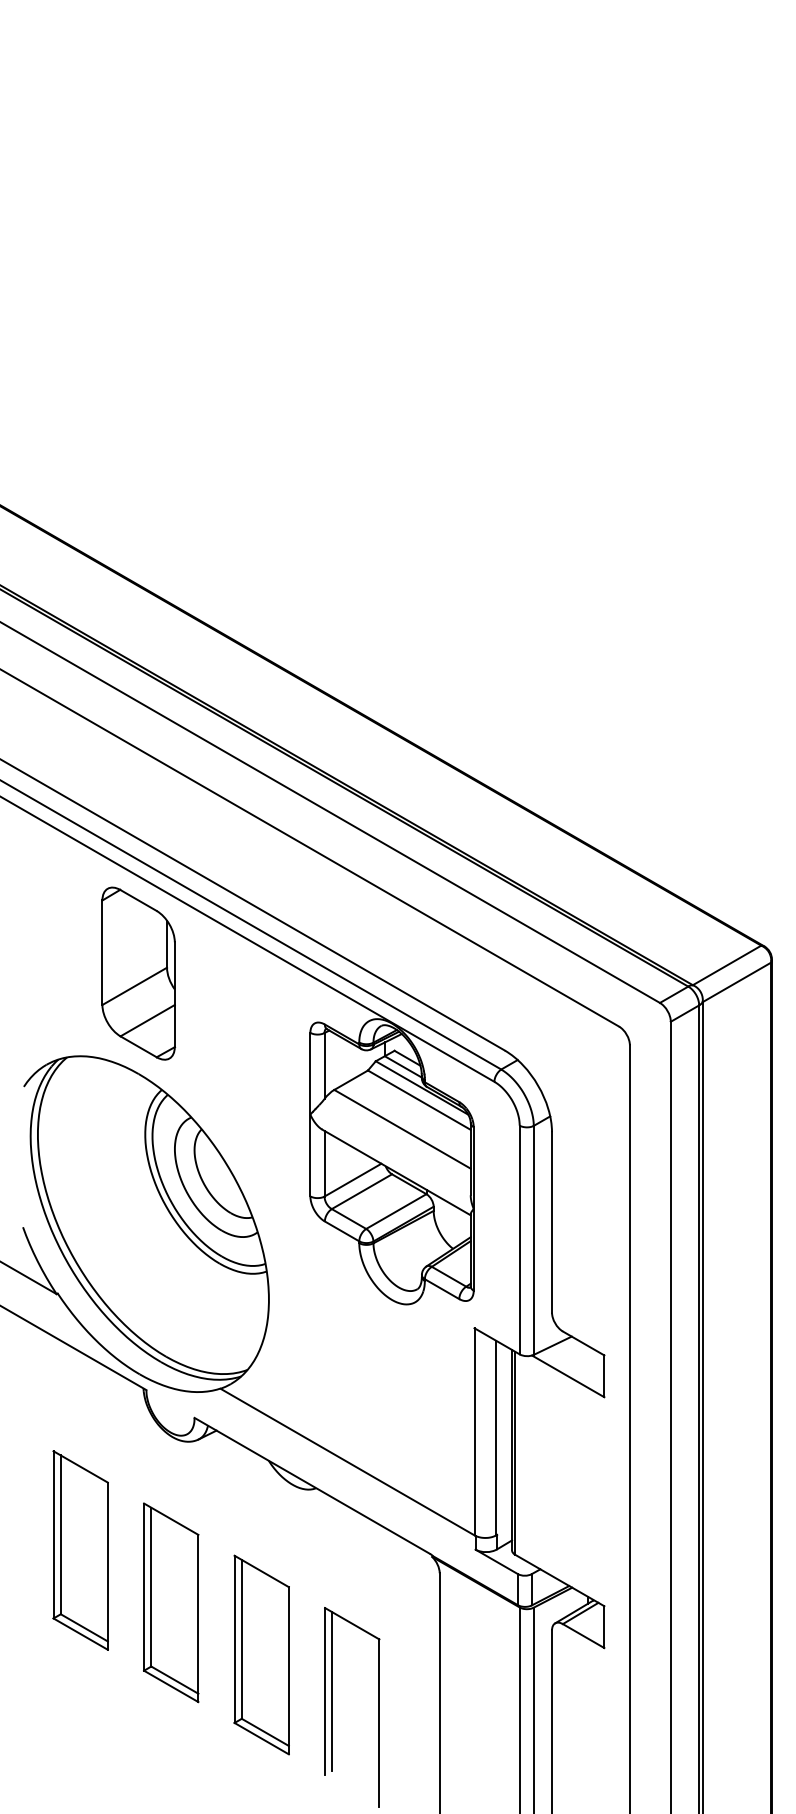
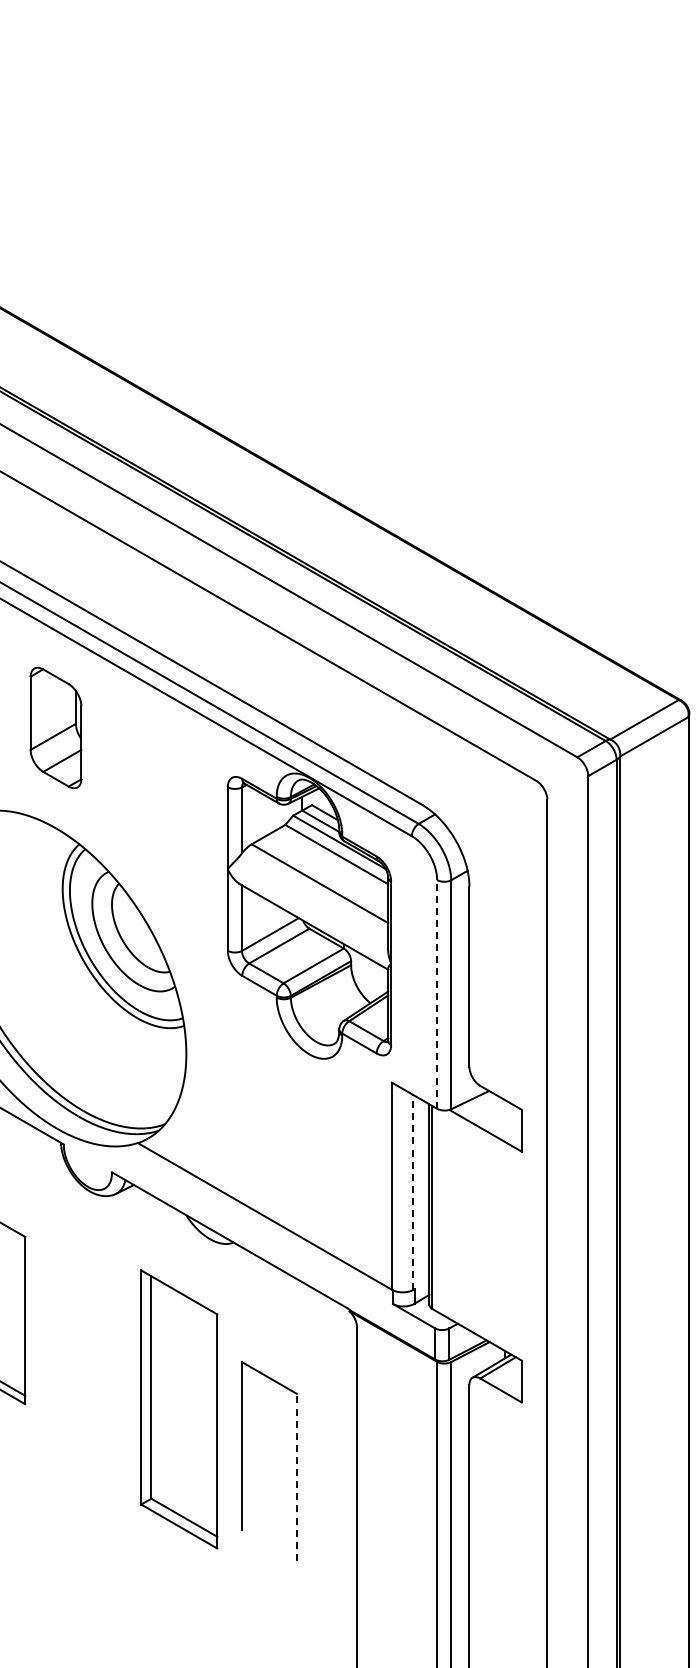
part: (138, 973) -> (55, 727), size x0.7
line: (519, 1239) -> (436, 993), solid -> dashed
line: (496, 1437) -> (413, 1191), solid -> dashed
part: (171, 1602) -> (88, 1356), removed
part: (261, 1654) -> (178, 1408), size x1.4
line: (332, 1691) -> (249, 1445), removed
line: (379, 1722) -> (296, 1476), solid -> dashed

